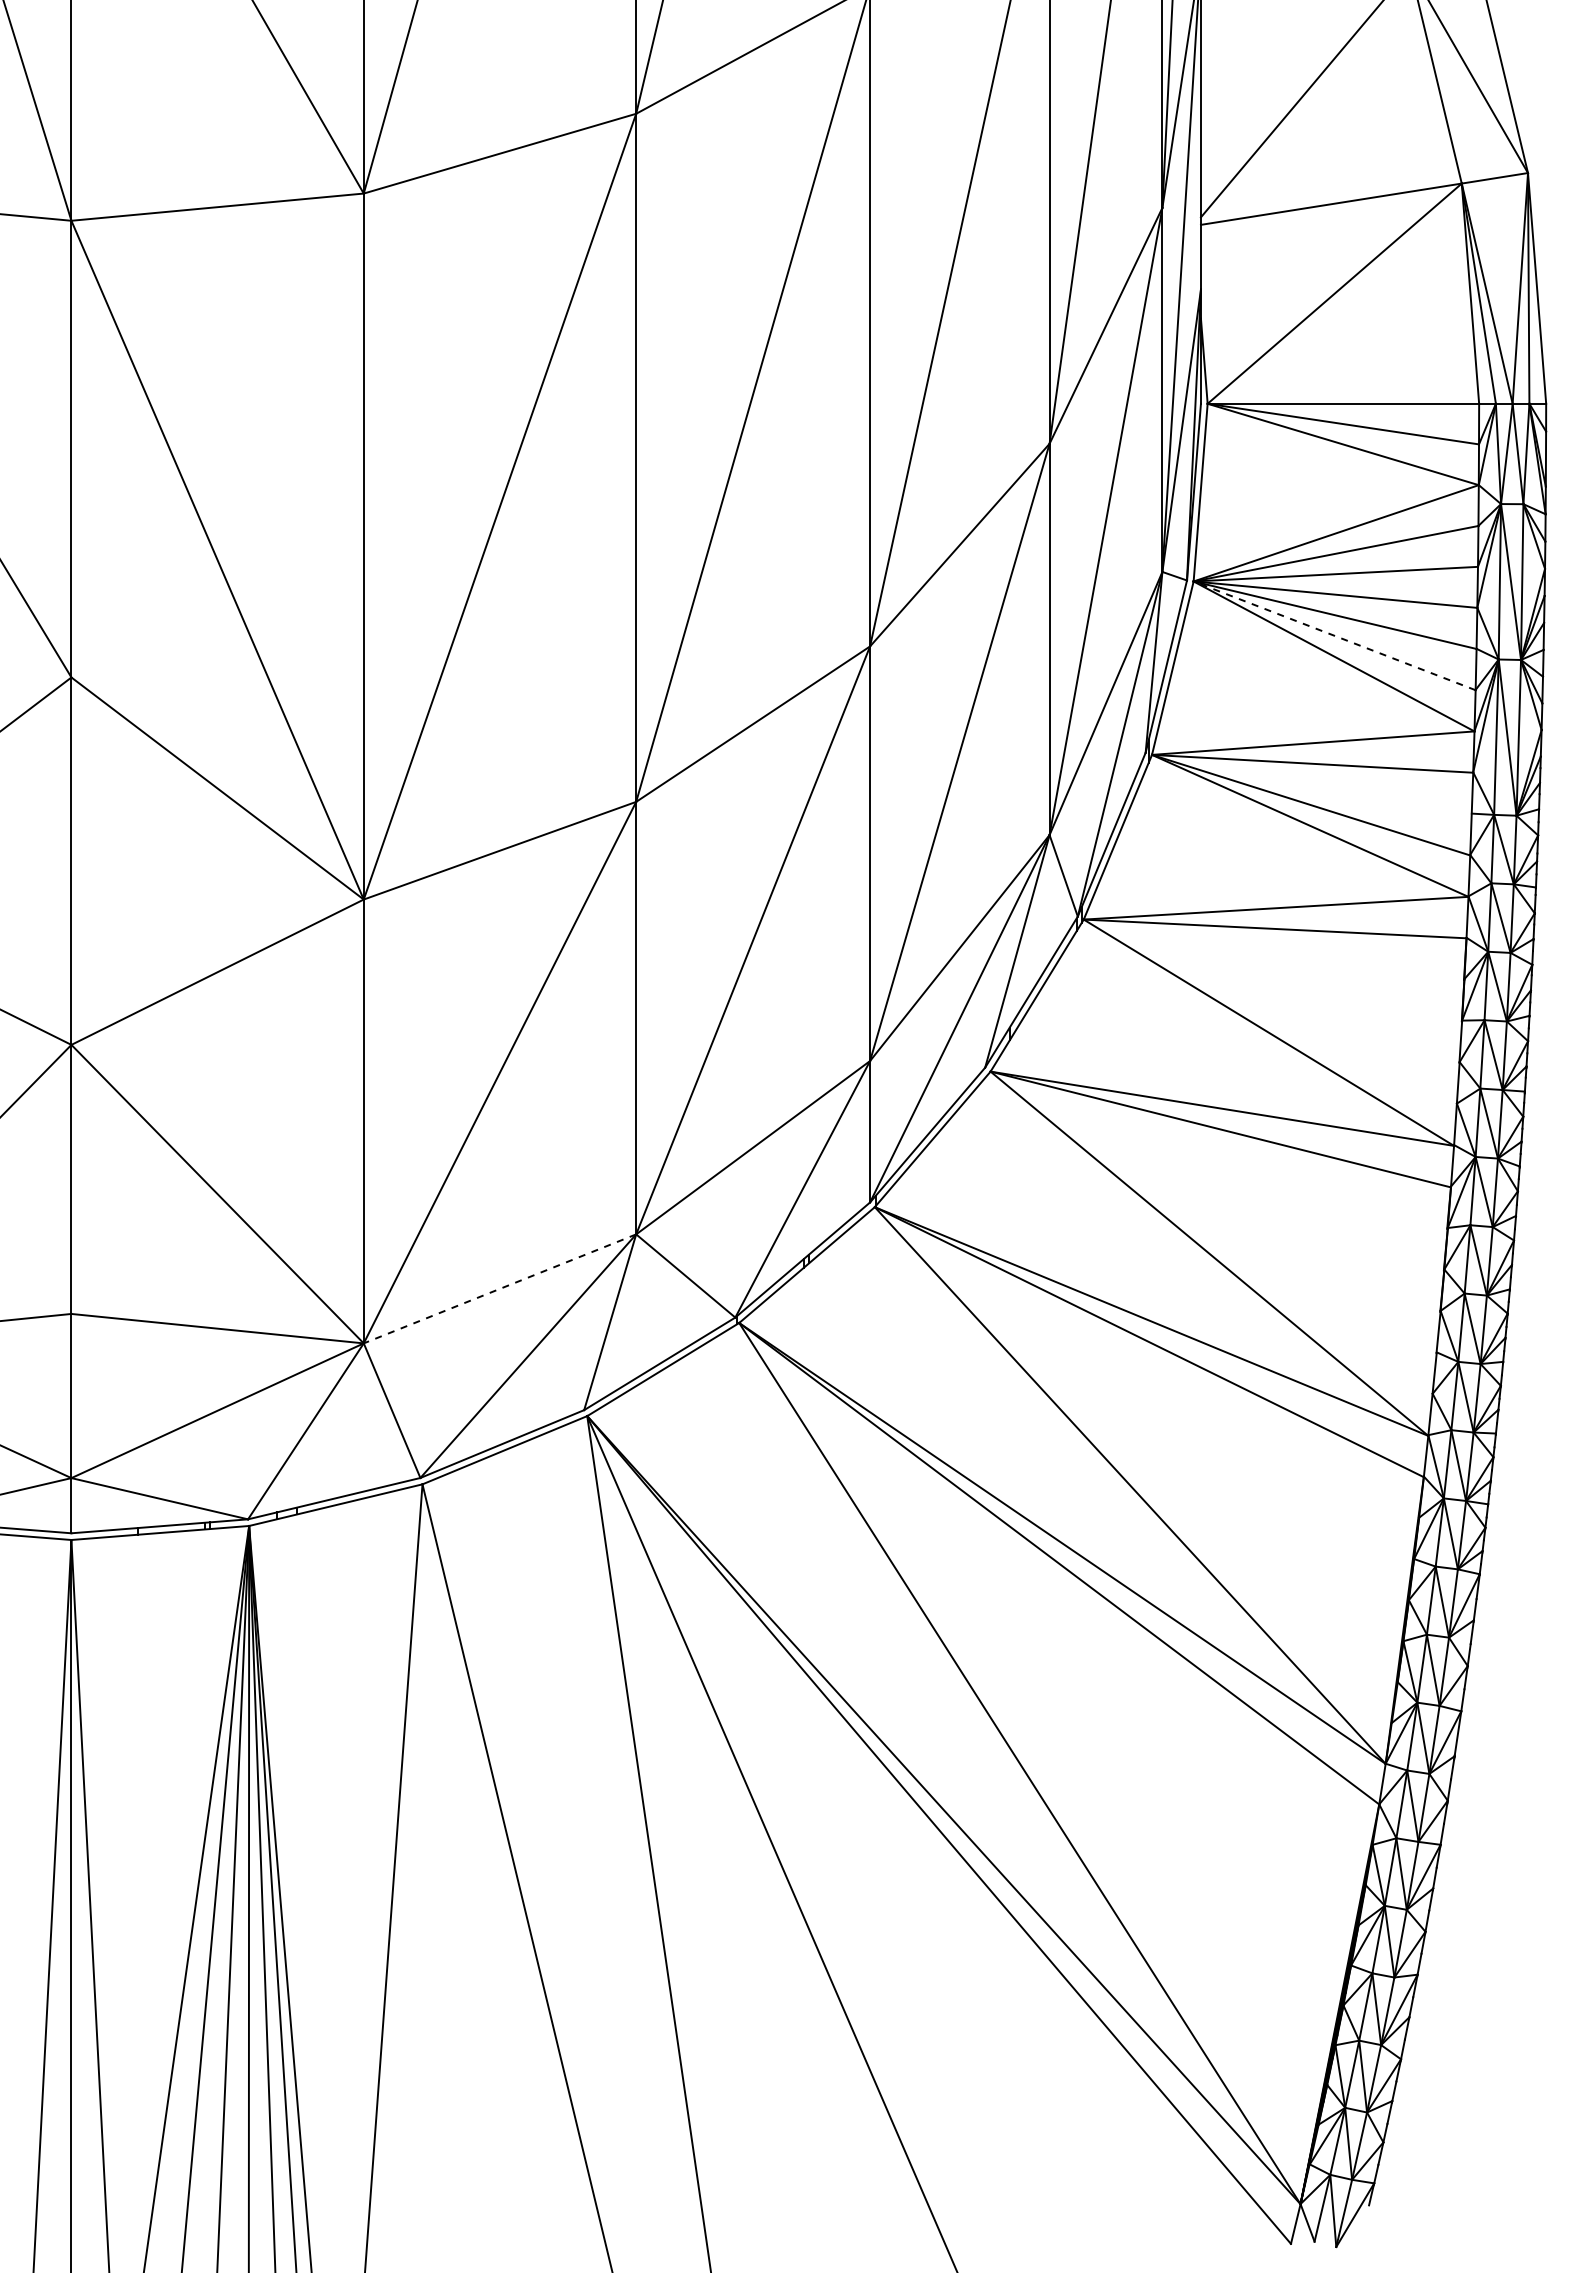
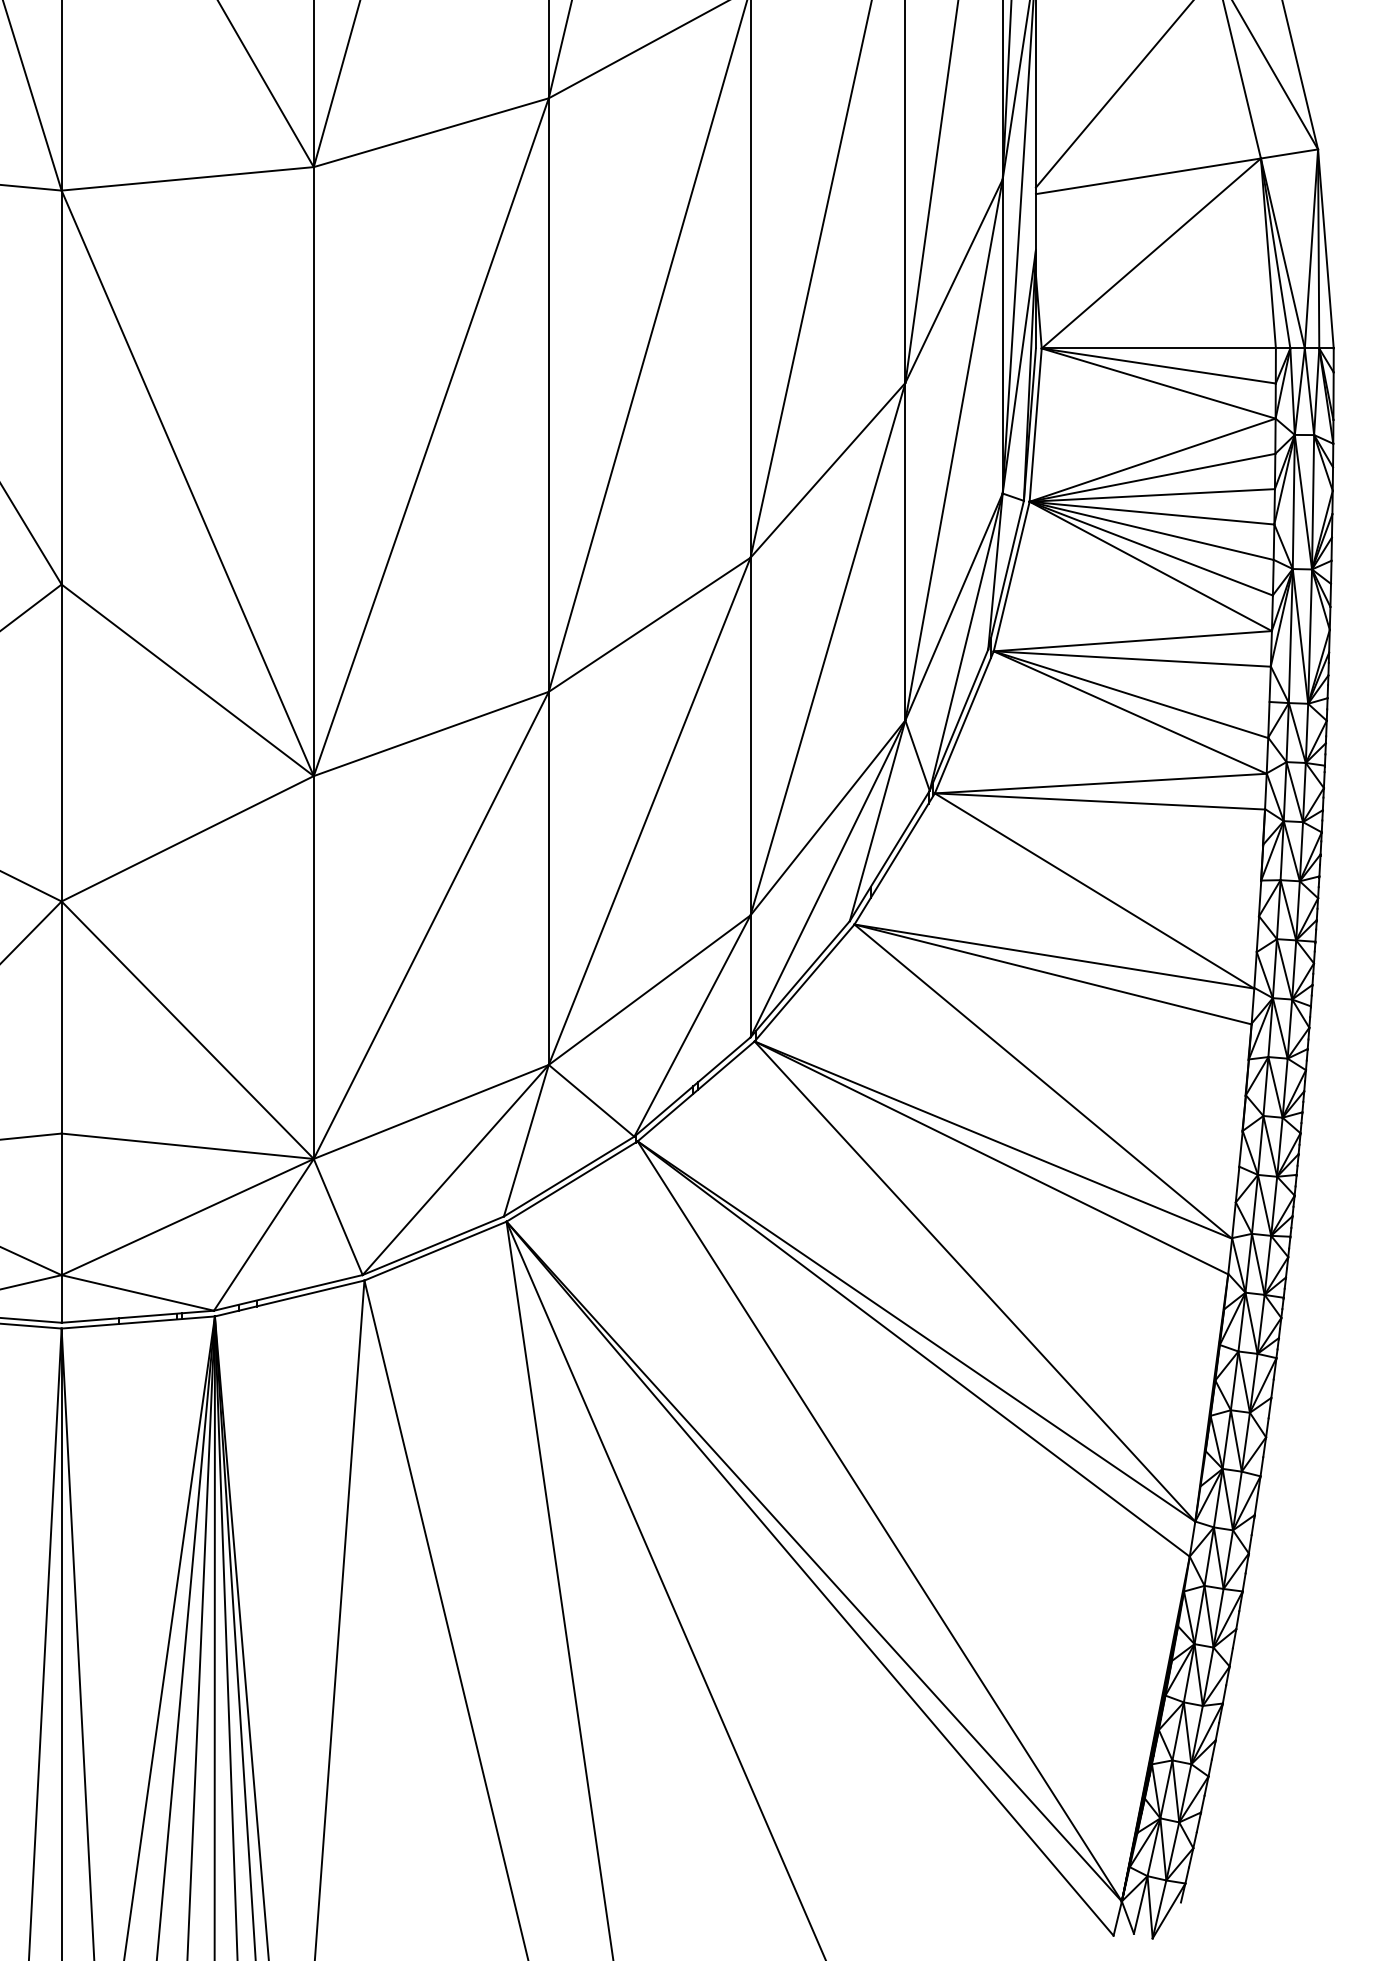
line: (1334, 635) -> (1151, 548), dashed -> solid
line: (499, 1288) -> (430, 1111), dashed -> solid

